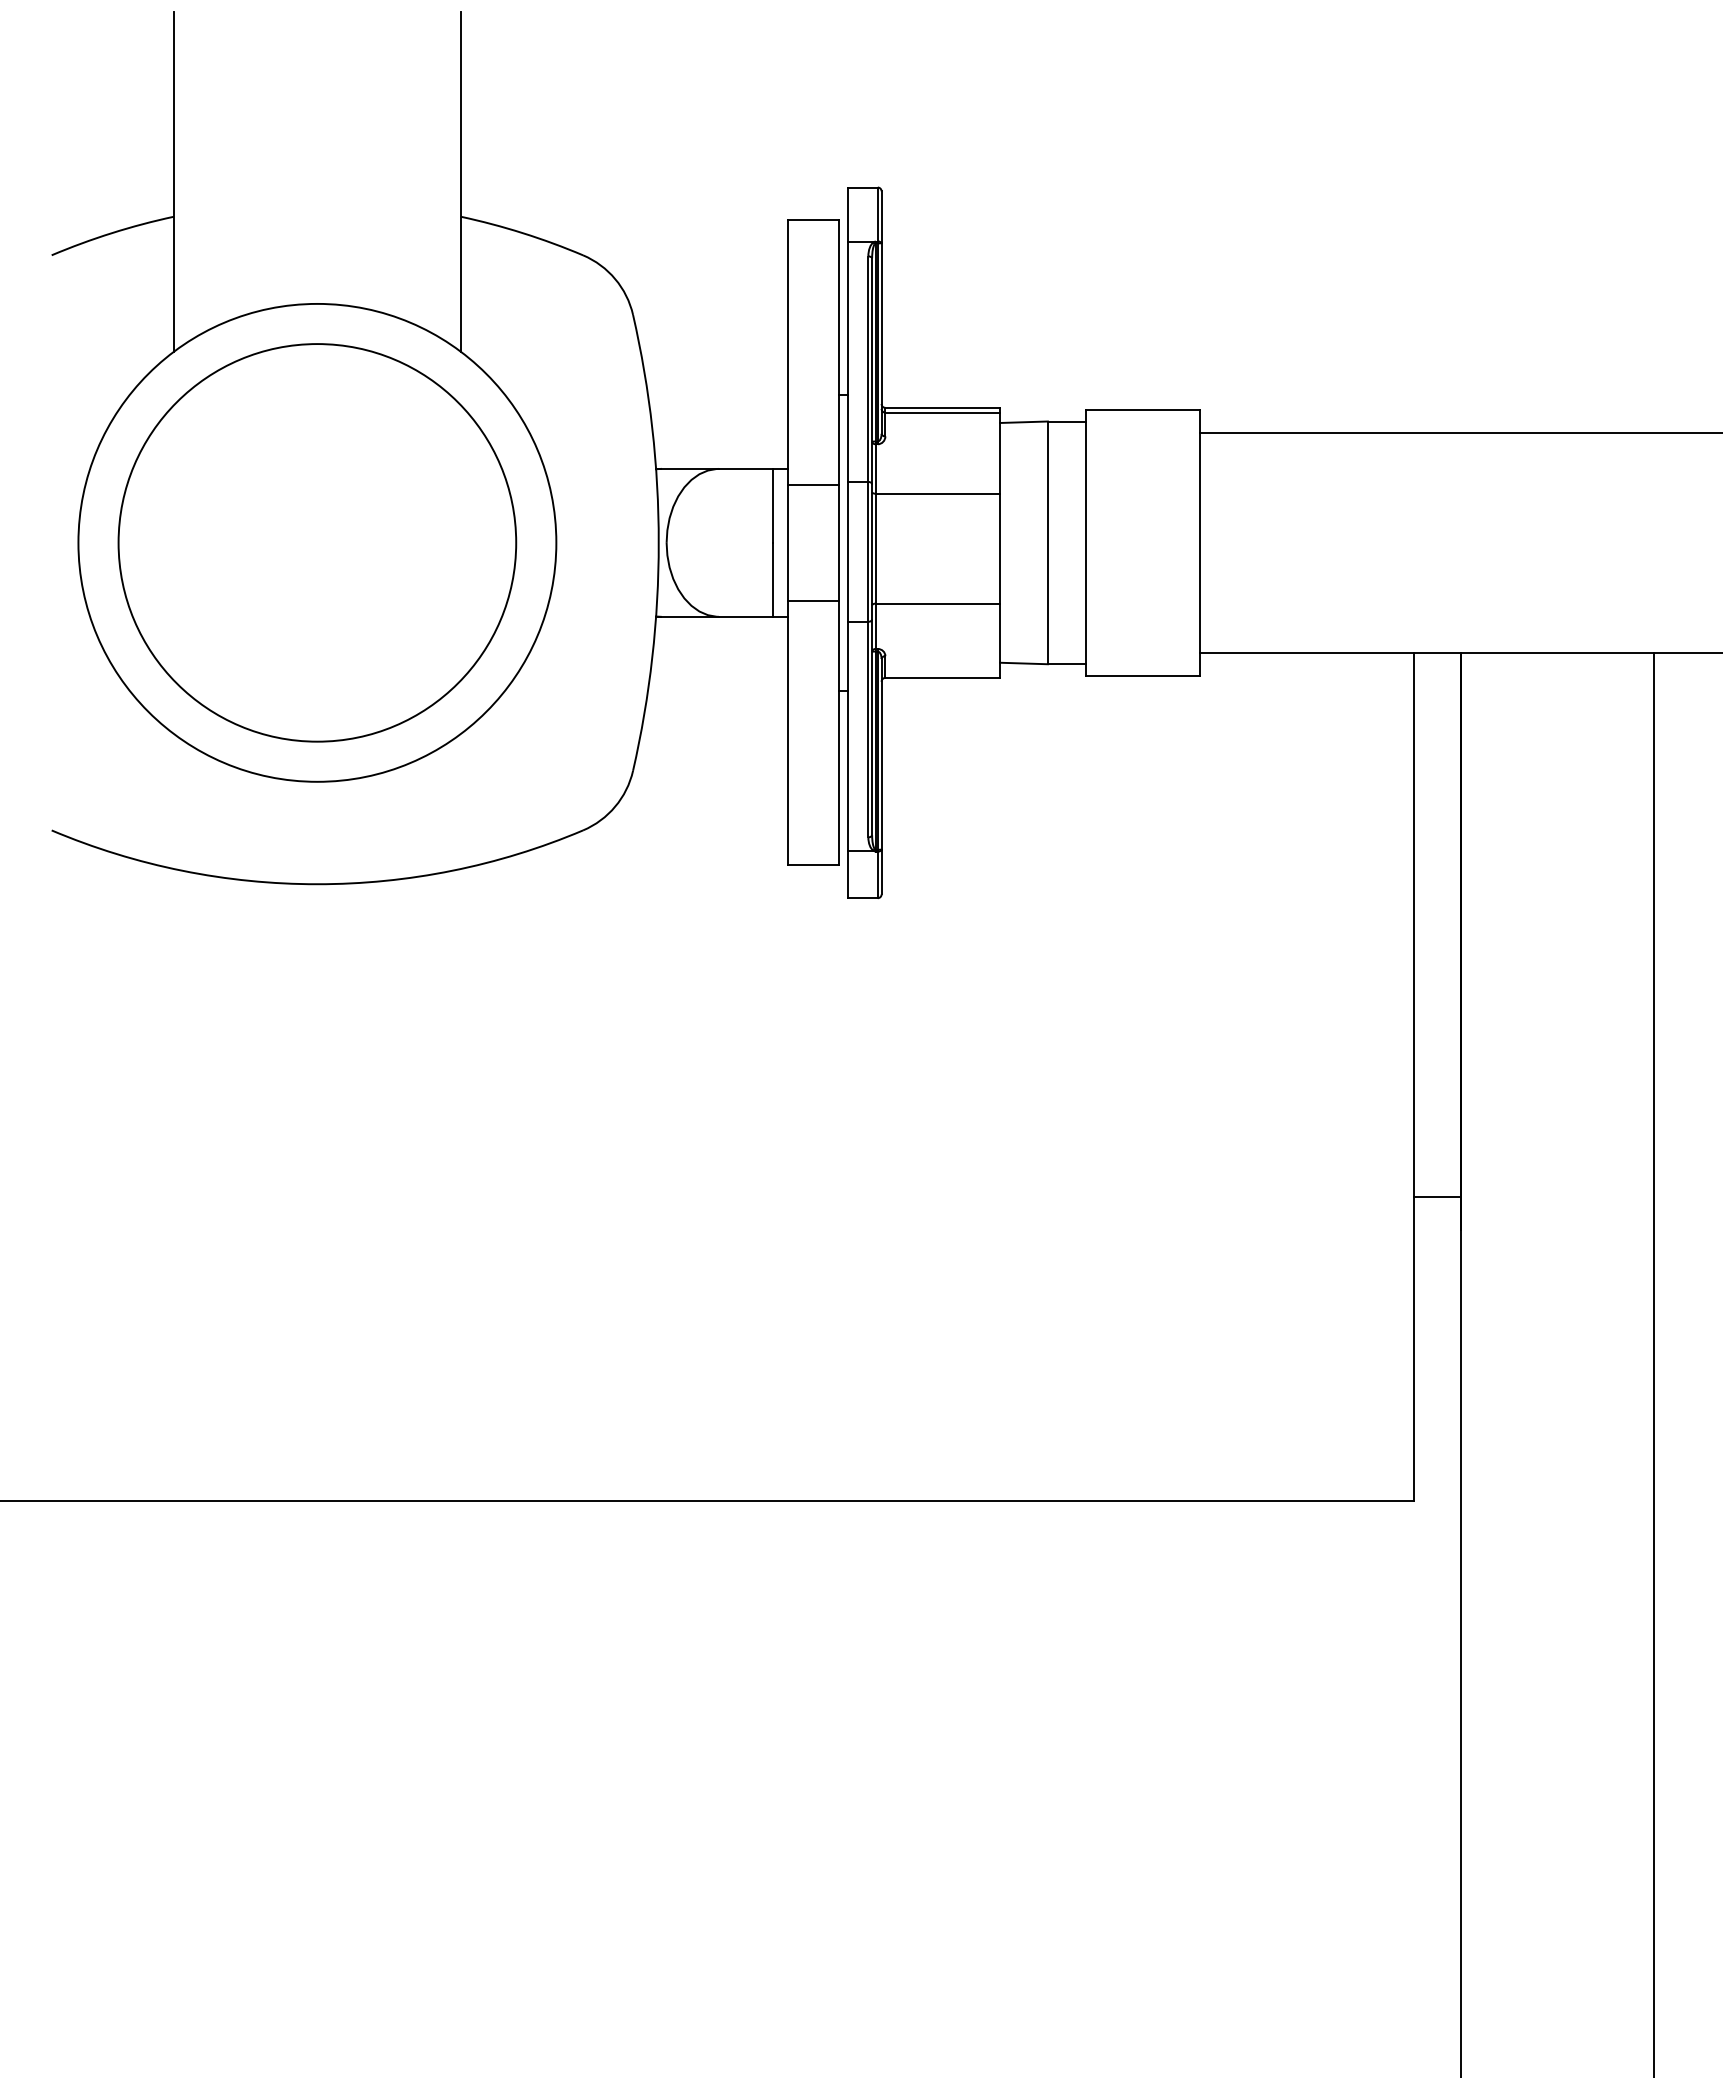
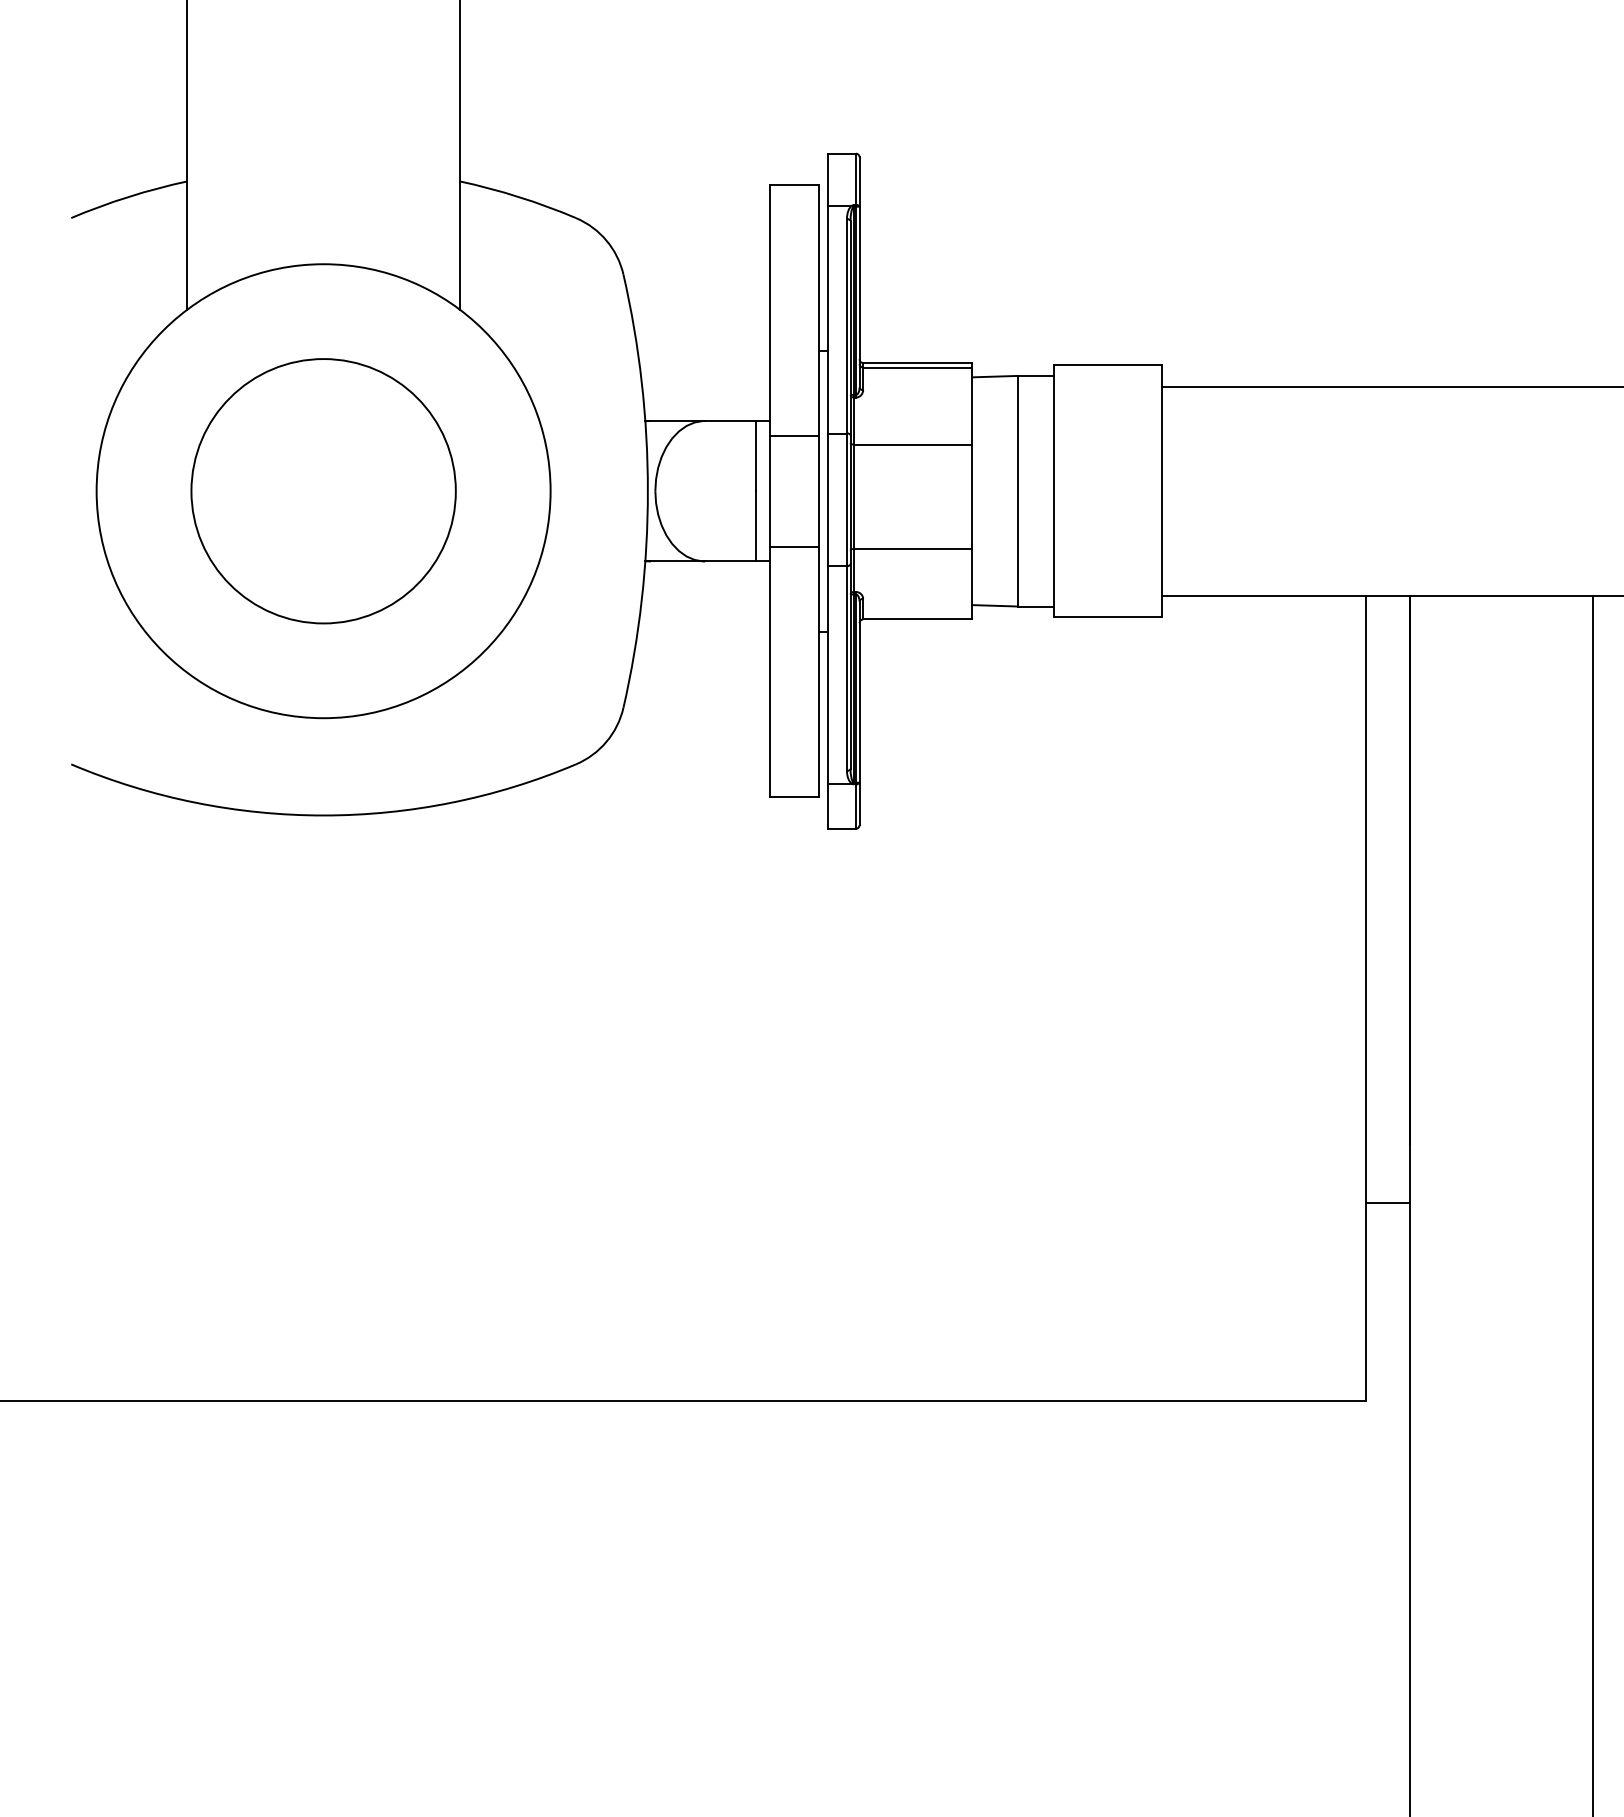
circle: (317, 542) -> (323, 490), size x0.7
line: (1437, 1197) -> (1387, 1203), moved

